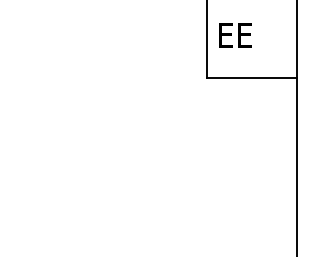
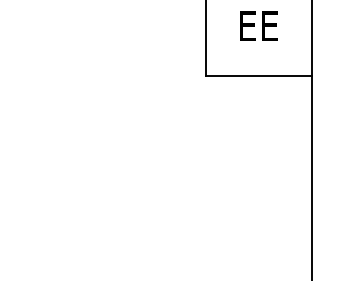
text: (235, 35) -> (258, 26), moved

